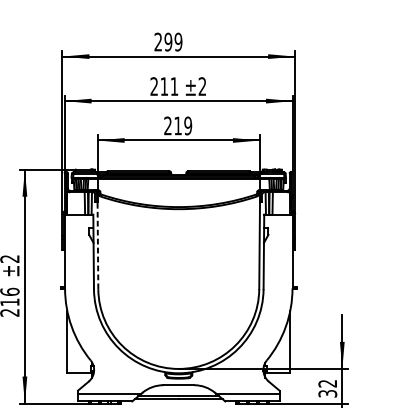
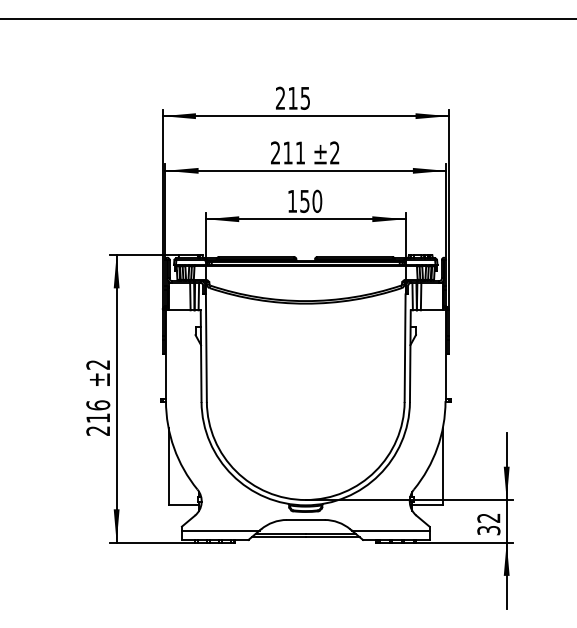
text: (173, 41) -> (299, 97), 299 -> 215
text: (177, 125) -> (304, 200), 219 -> 150
line: (98, 245) -> (206, 348), dashed -> solid

